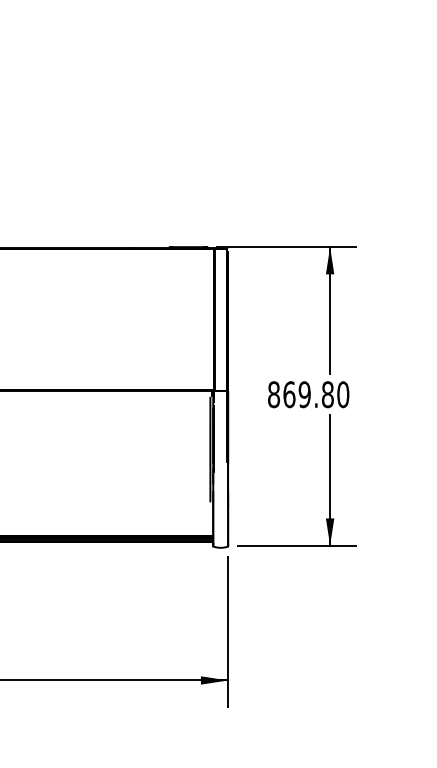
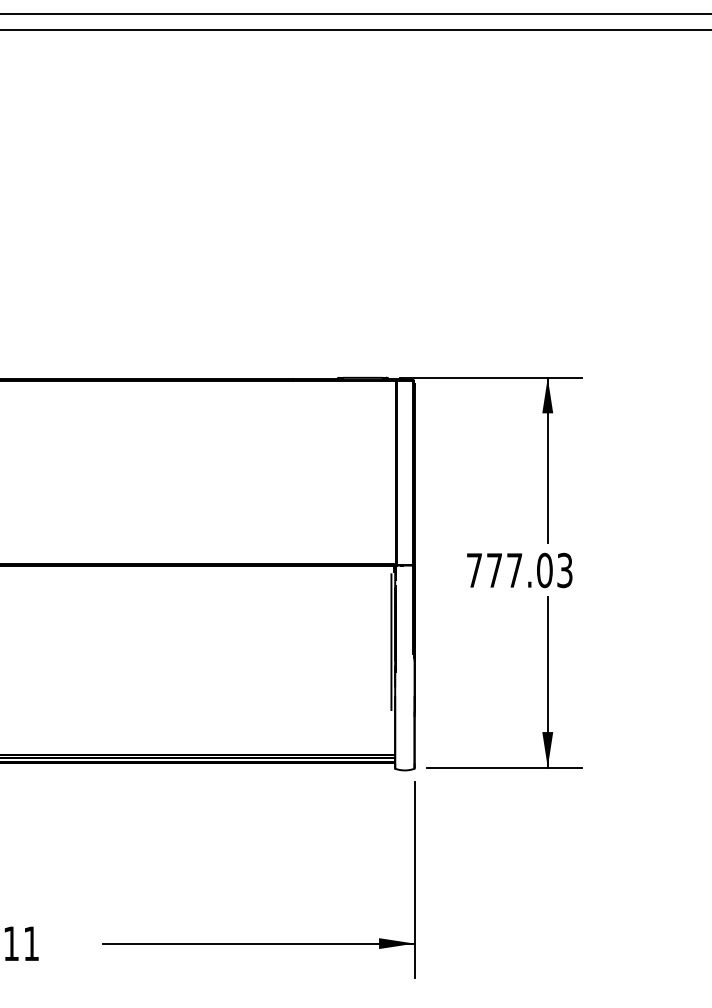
text: (308, 394) -> (519, 570), 869.80 -> 777.03

